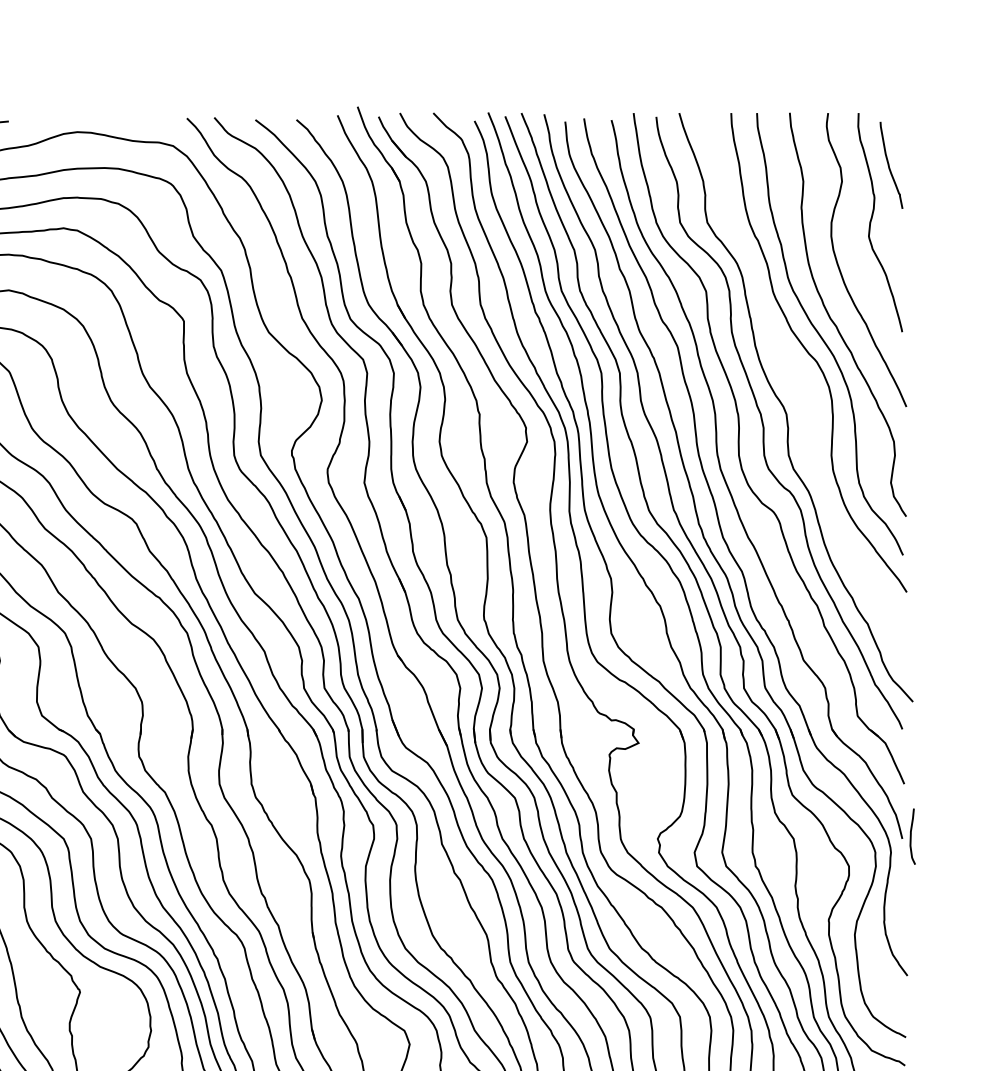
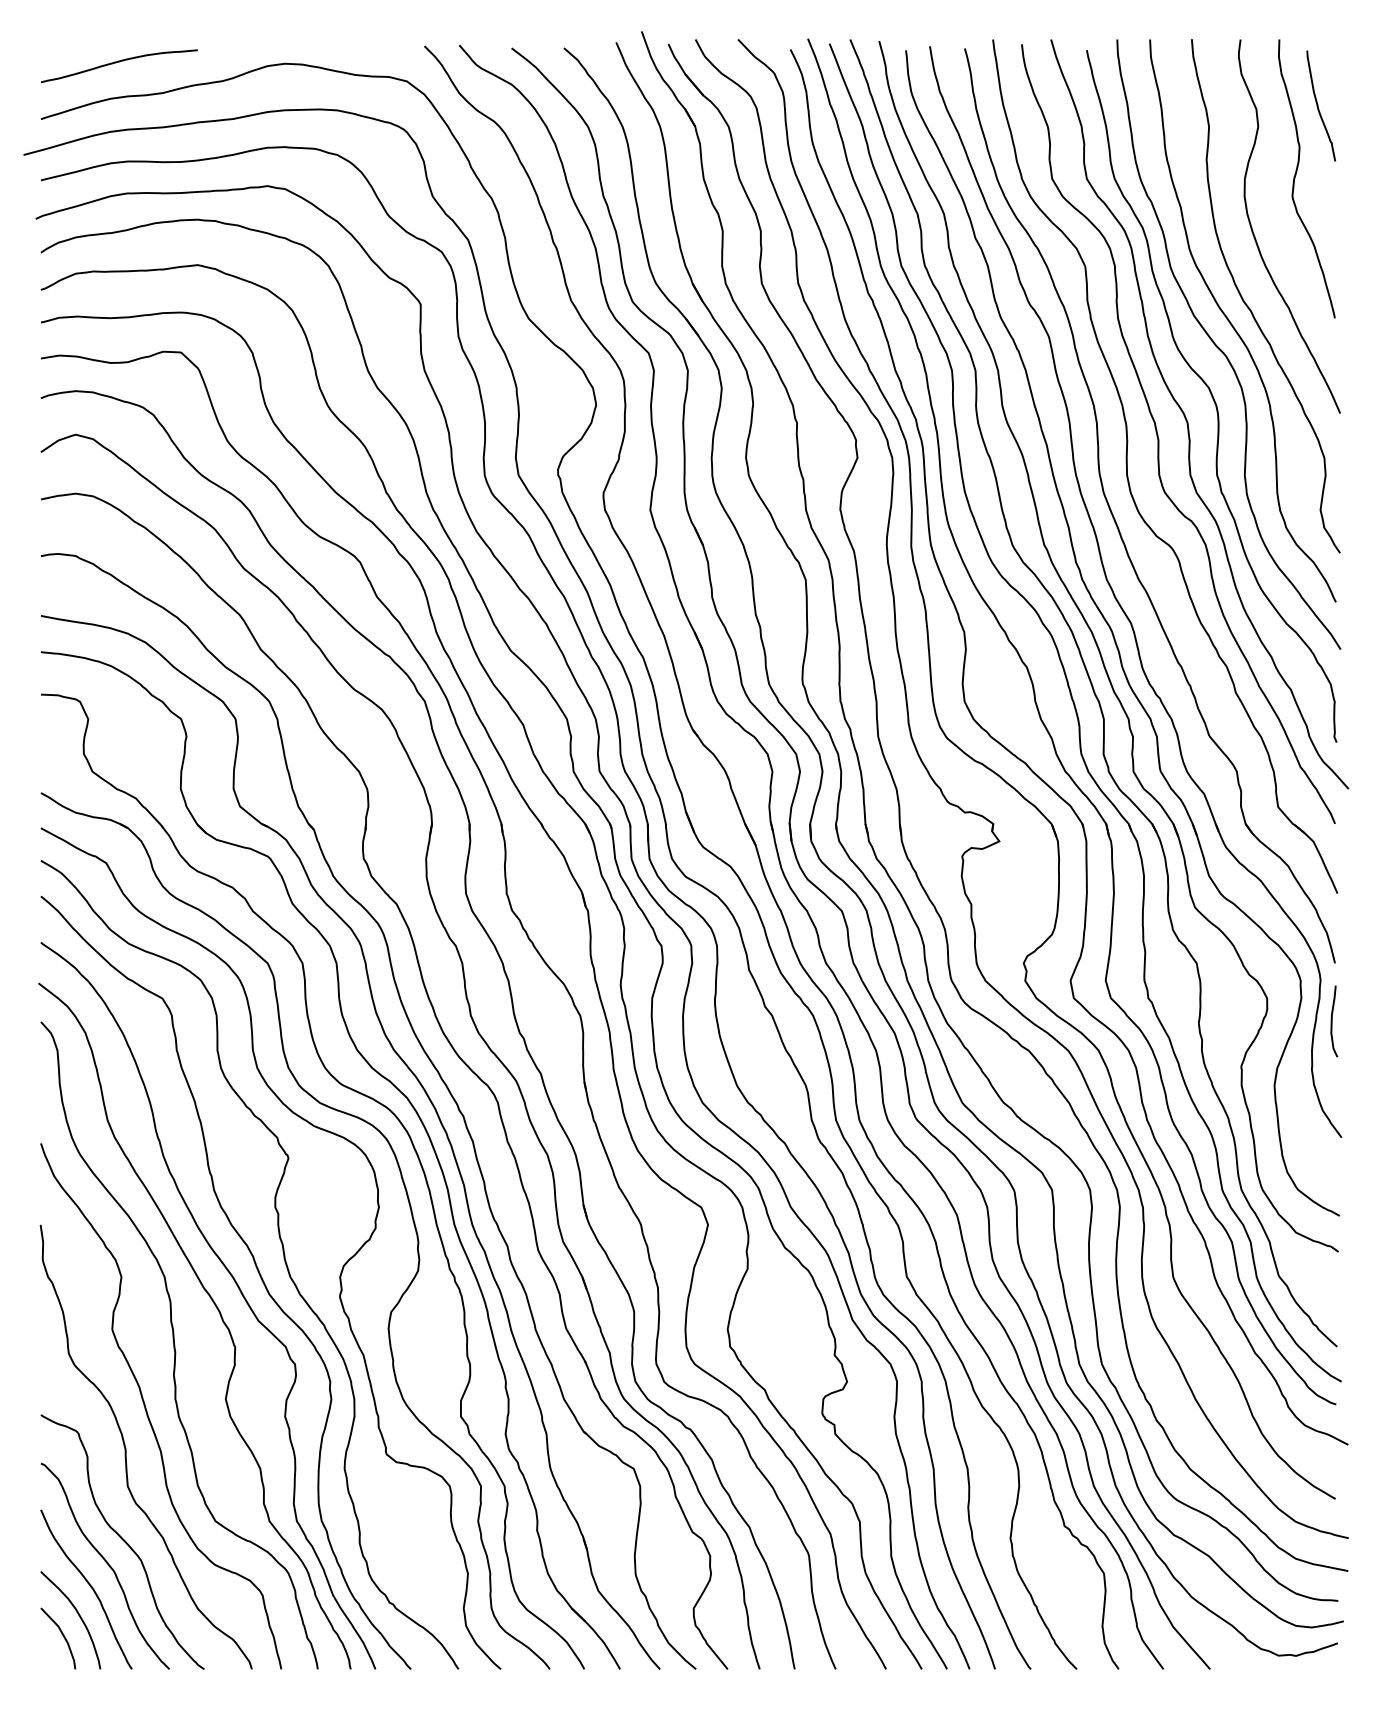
curve: (805, 393) -> (1211, 396), added
curve: (911, 836) -> (1332, 1021), moved

